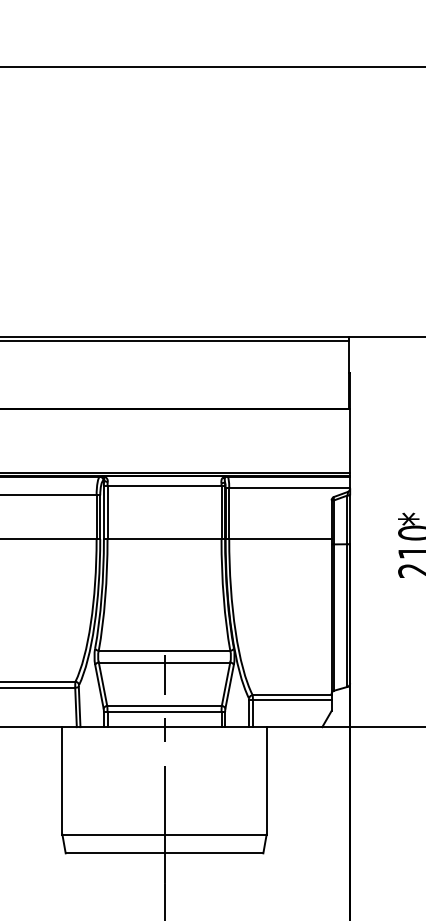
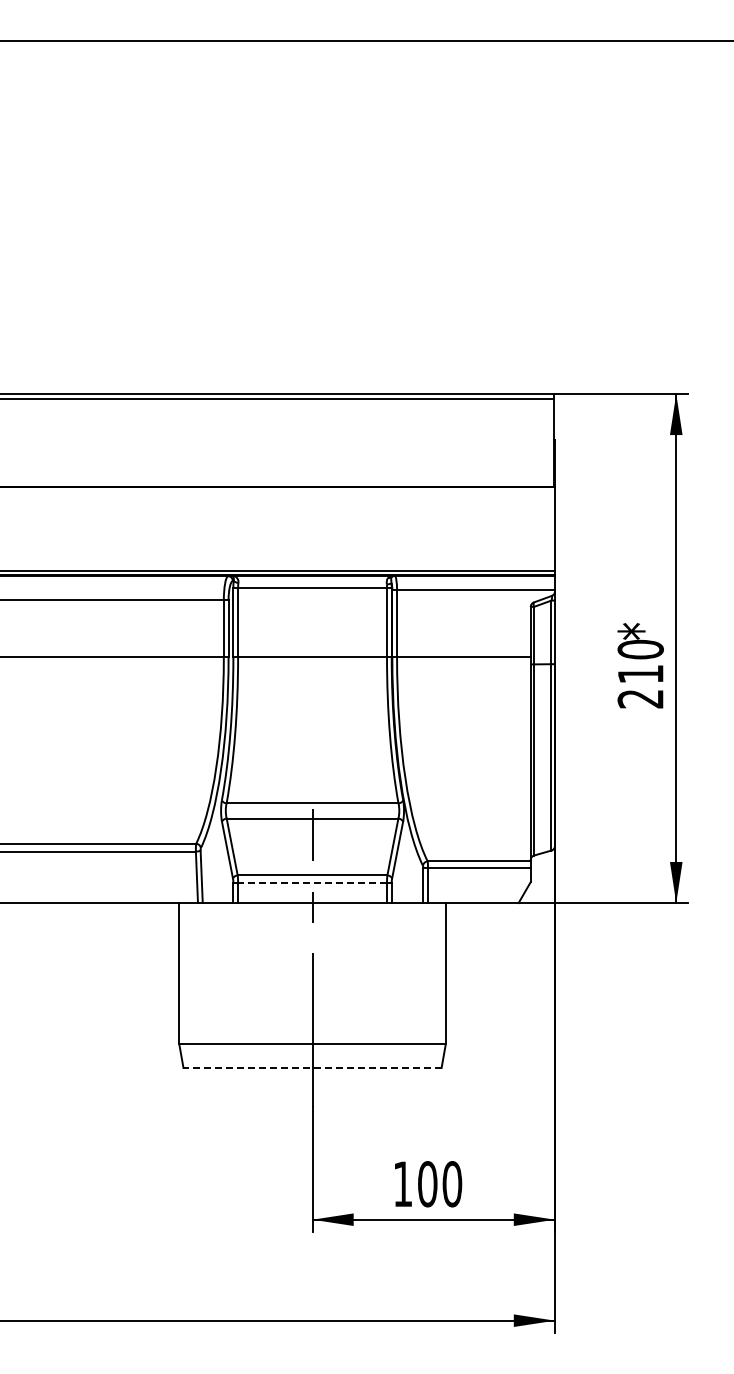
line: (164, 712) -> (312, 883), solid -> dashed
line: (164, 853) -> (312, 1067), solid -> dashed

